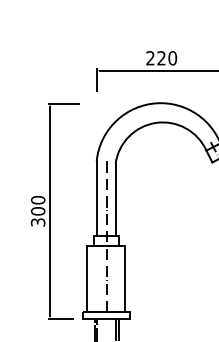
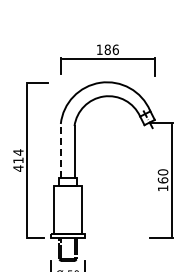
text: (161, 57) -> (107, 49), 220 -> 186
line: (96, 197) -> (60, 150), solid -> dashed
text: (38, 211) -> (18, 160), 300 -> 414
line: (105, 236) -> (67, 178), removed

